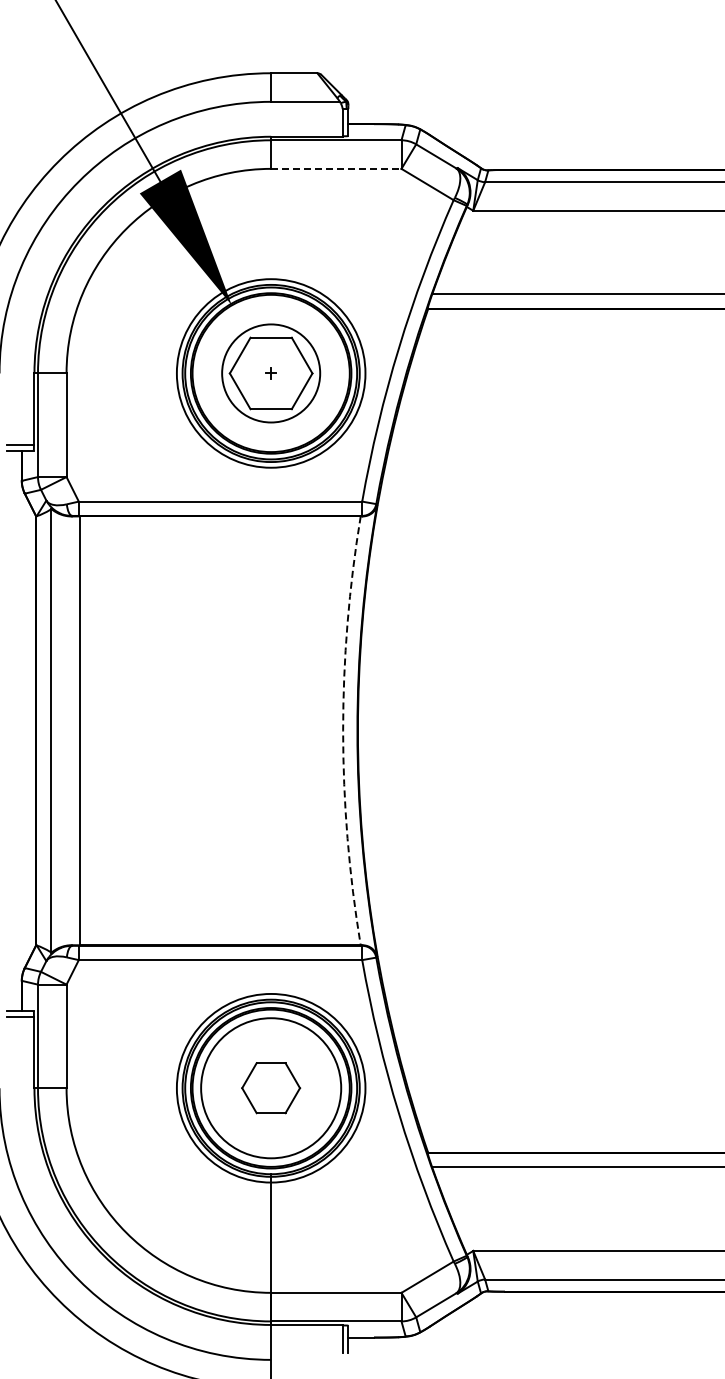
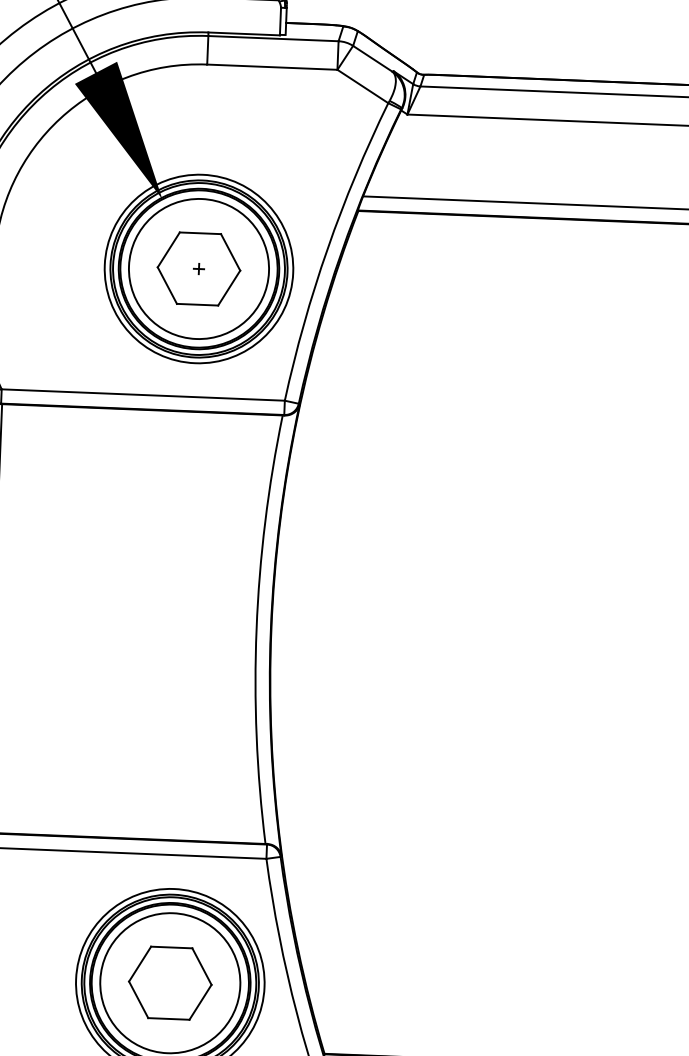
line: (336, 168) -> (272, 66), dashed -> solid
circle: (271, 373) -> (199, 269), size x1.43
arc: (343, 730) -> (256, 628), dashed -> solid
part: (270, 1087) -> (169, 982), size x1.43

